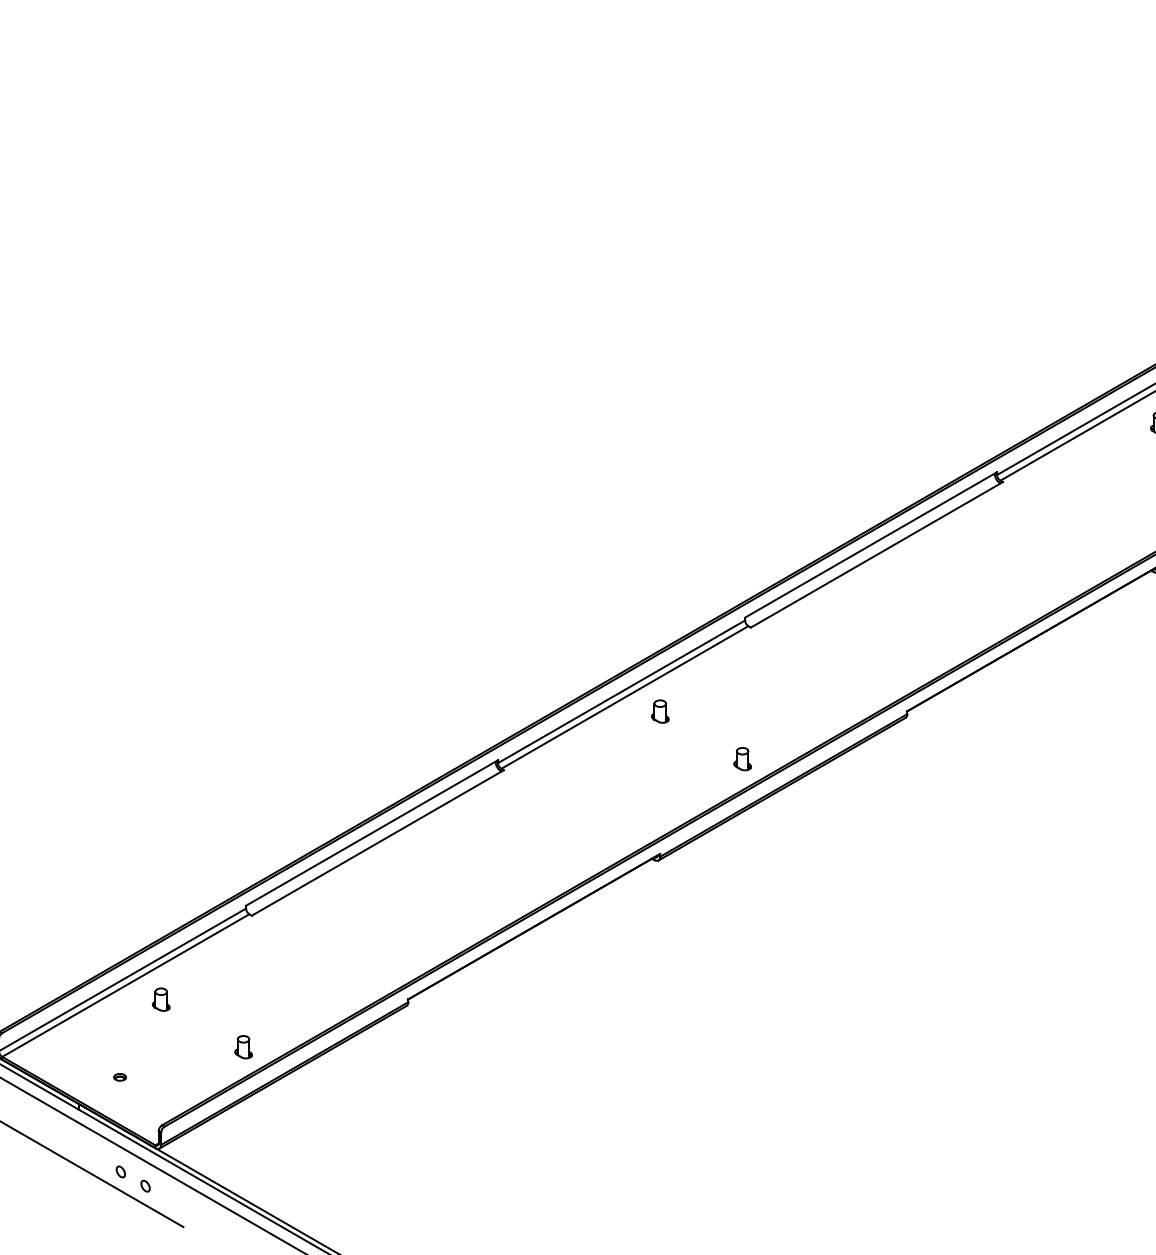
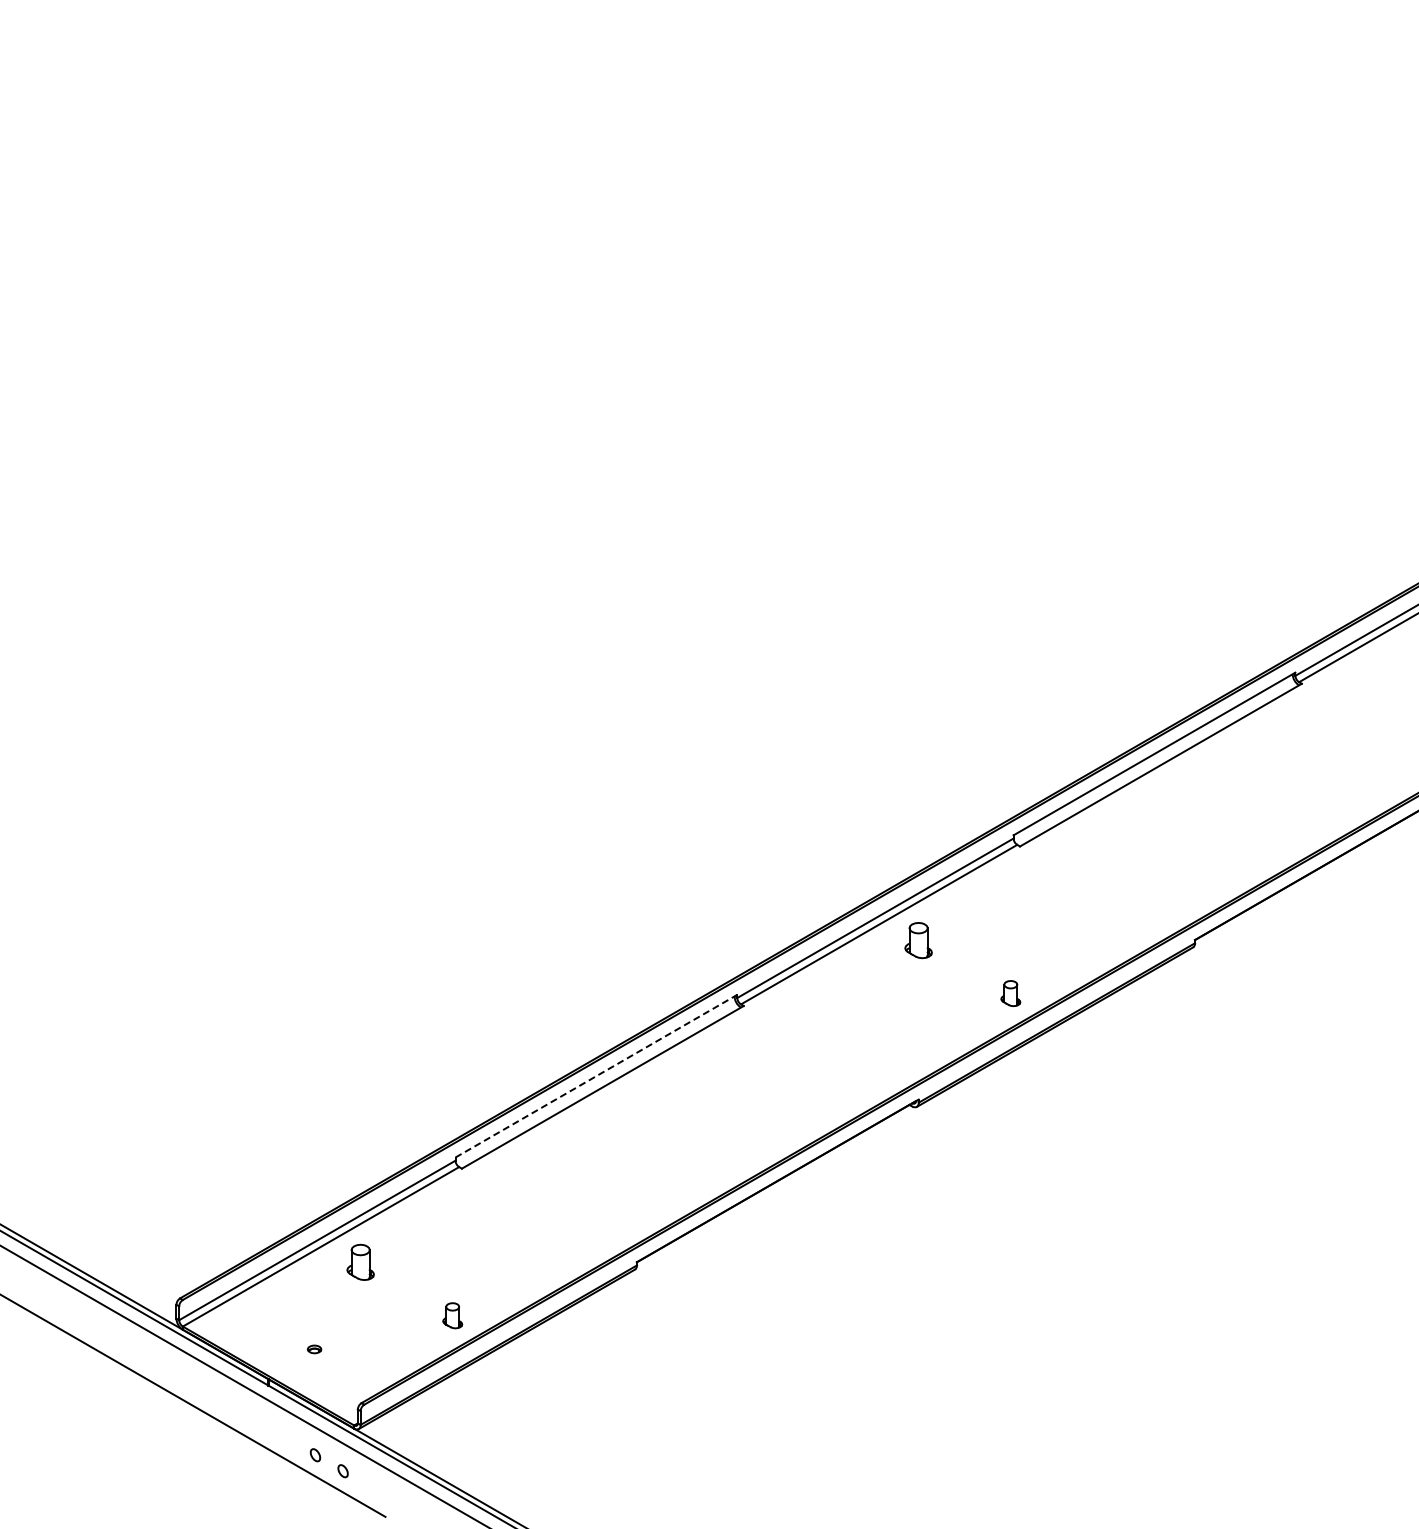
part: (660, 710) -> (918, 939), size x1.4
line: (372, 833) -> (596, 1076), solid -> dashed
part: (161, 999) -> (360, 1262), size x1.4

